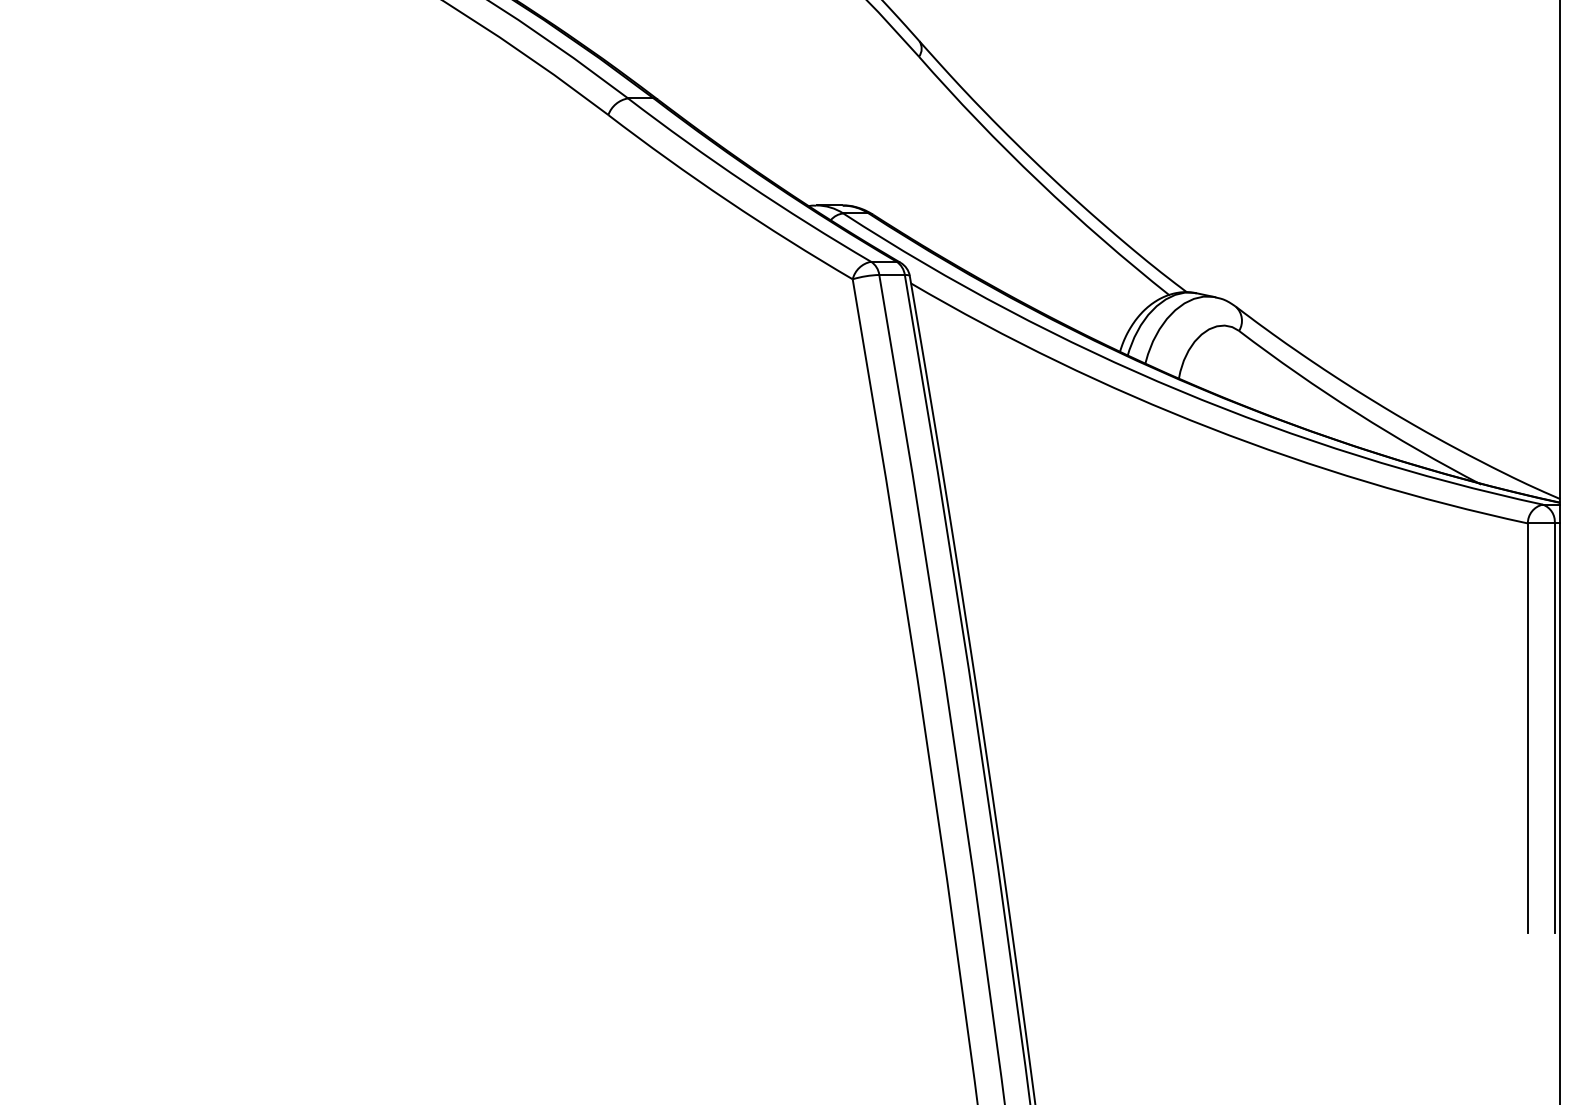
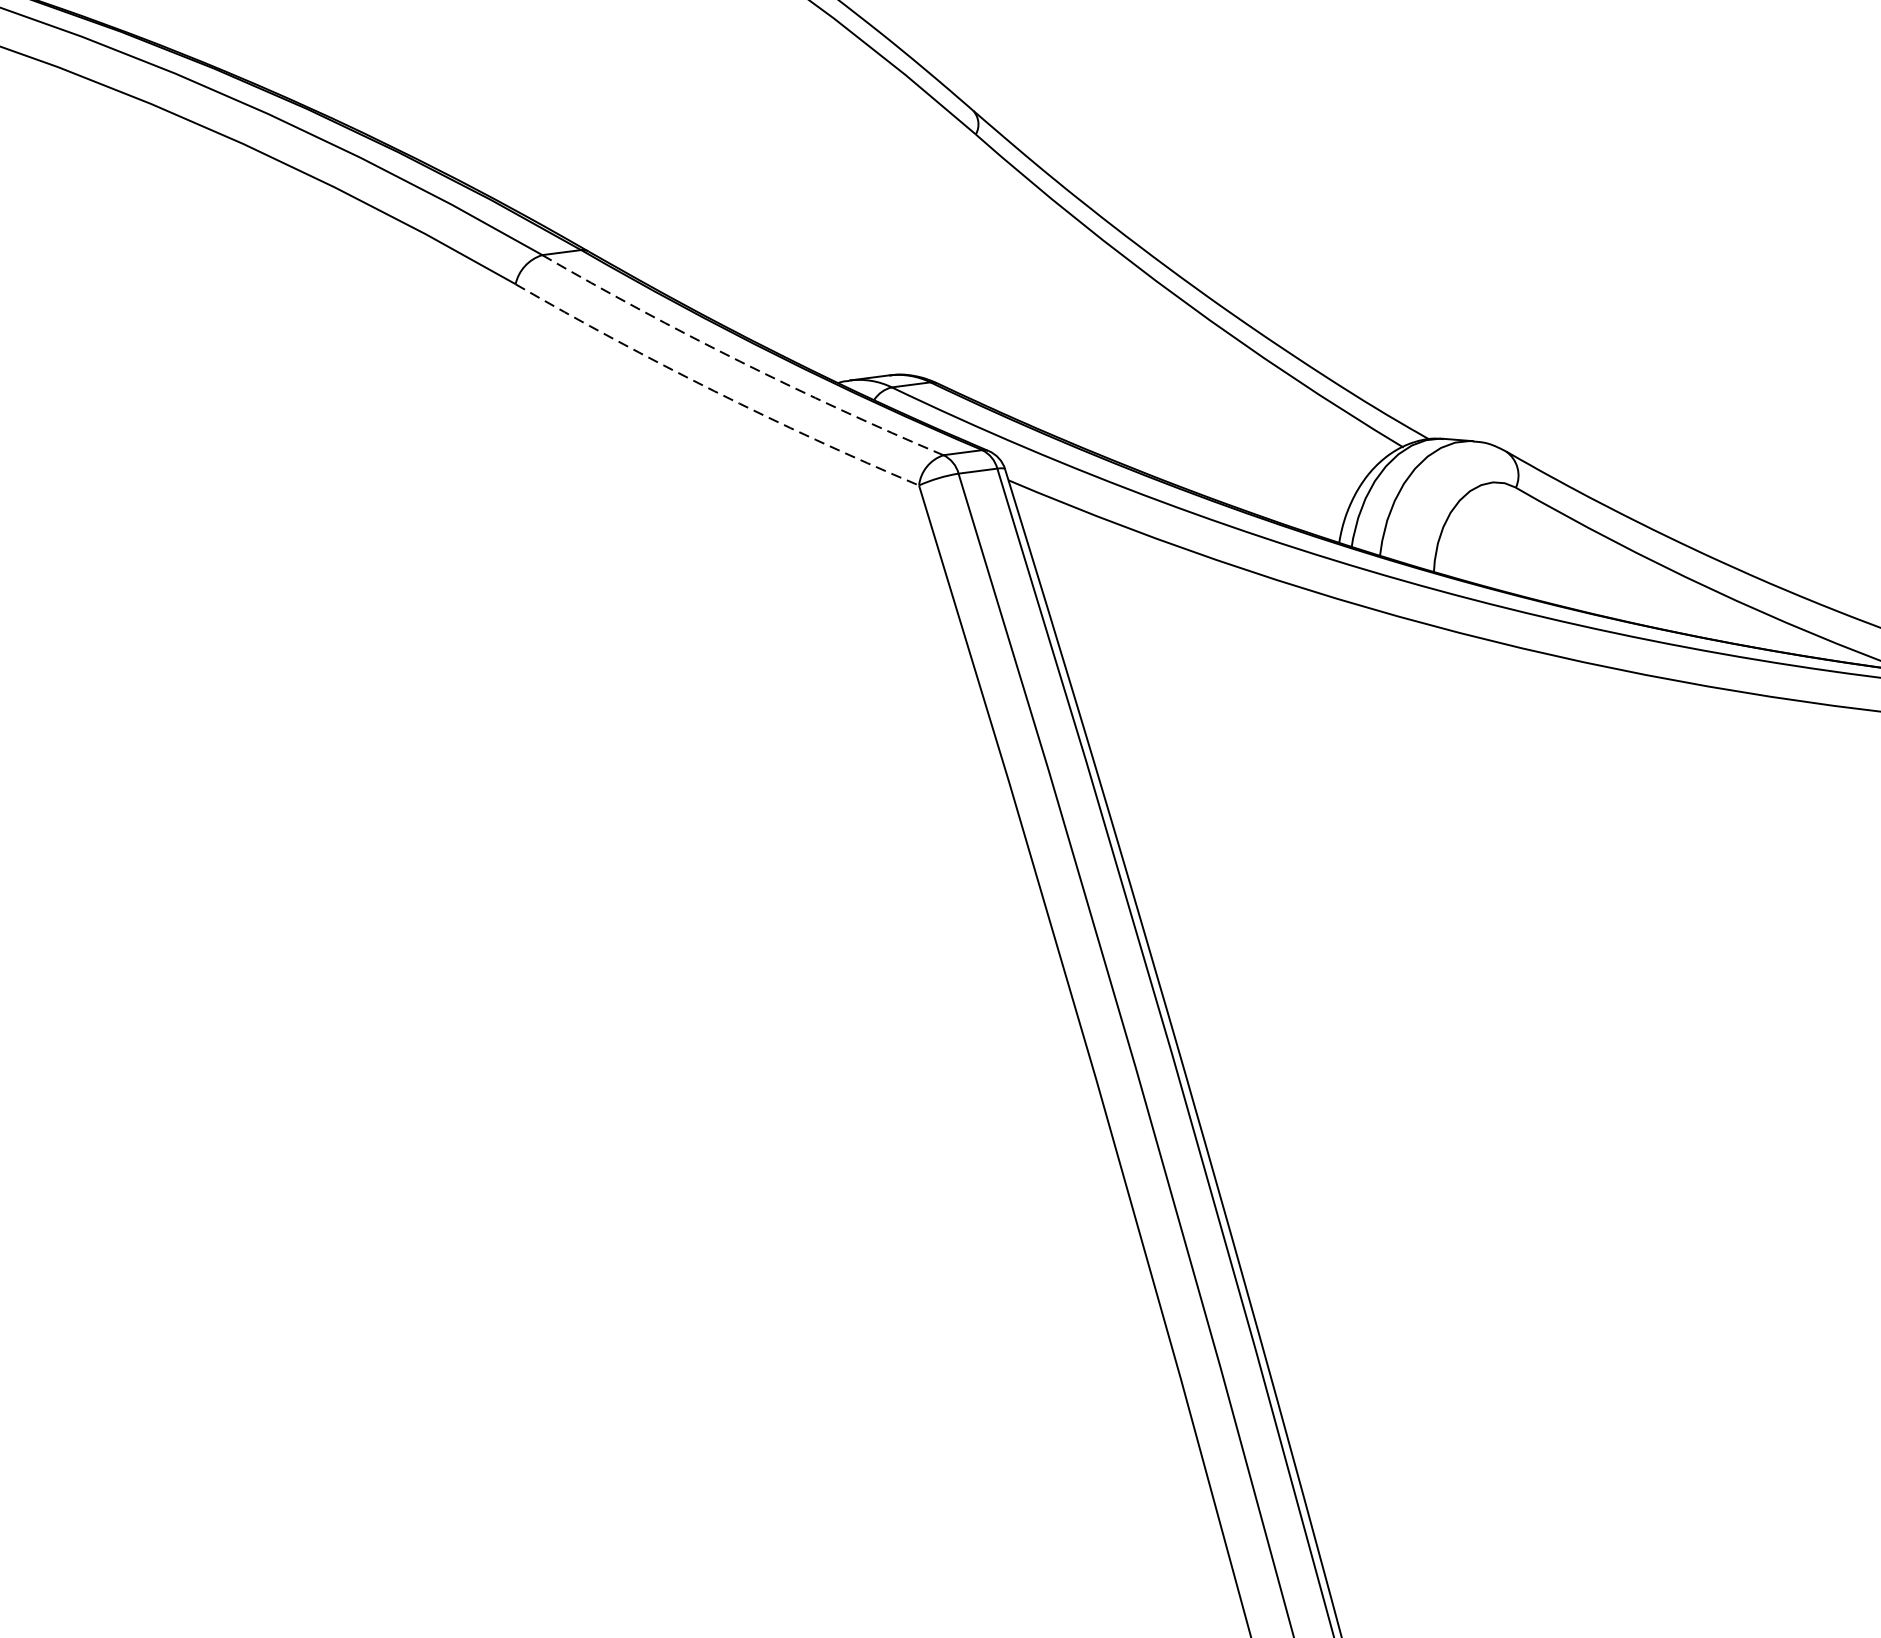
arc: (747, 183) -> (740, 360), solid -> dashed
arc: (727, 200) -> (713, 390), solid -> dashed

